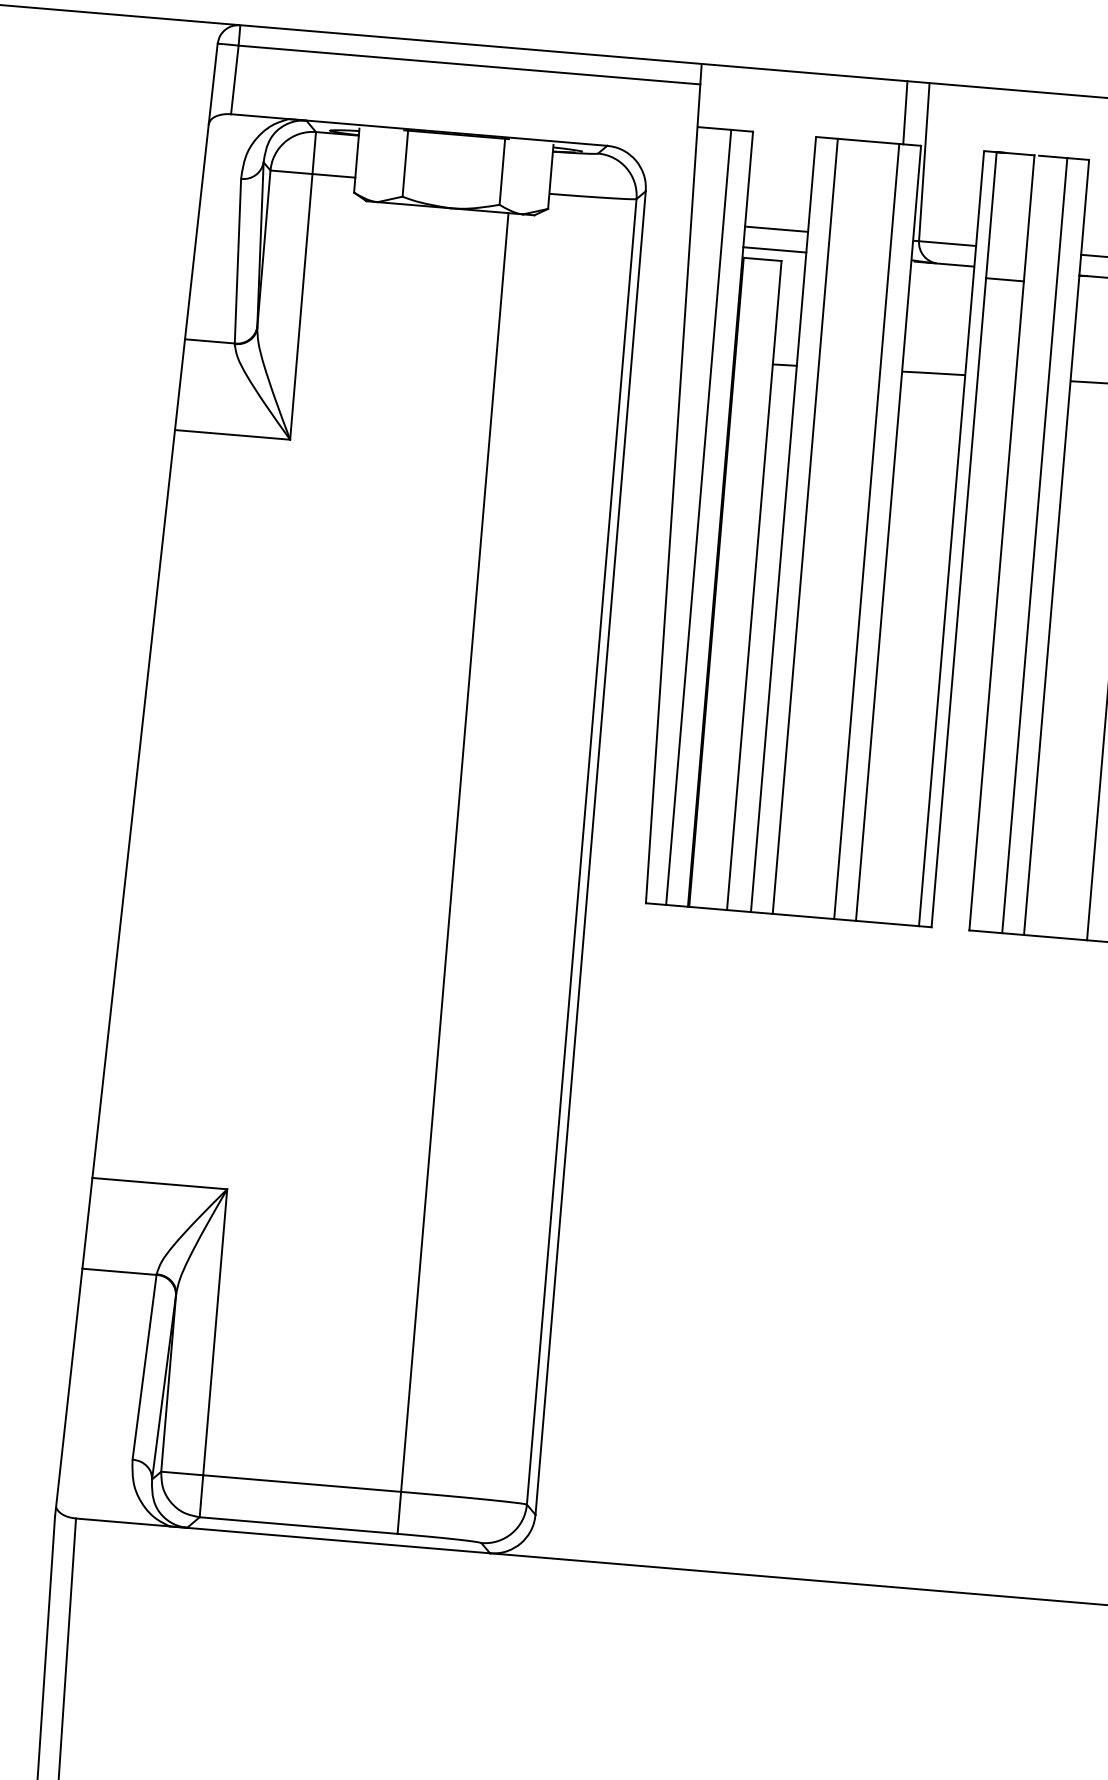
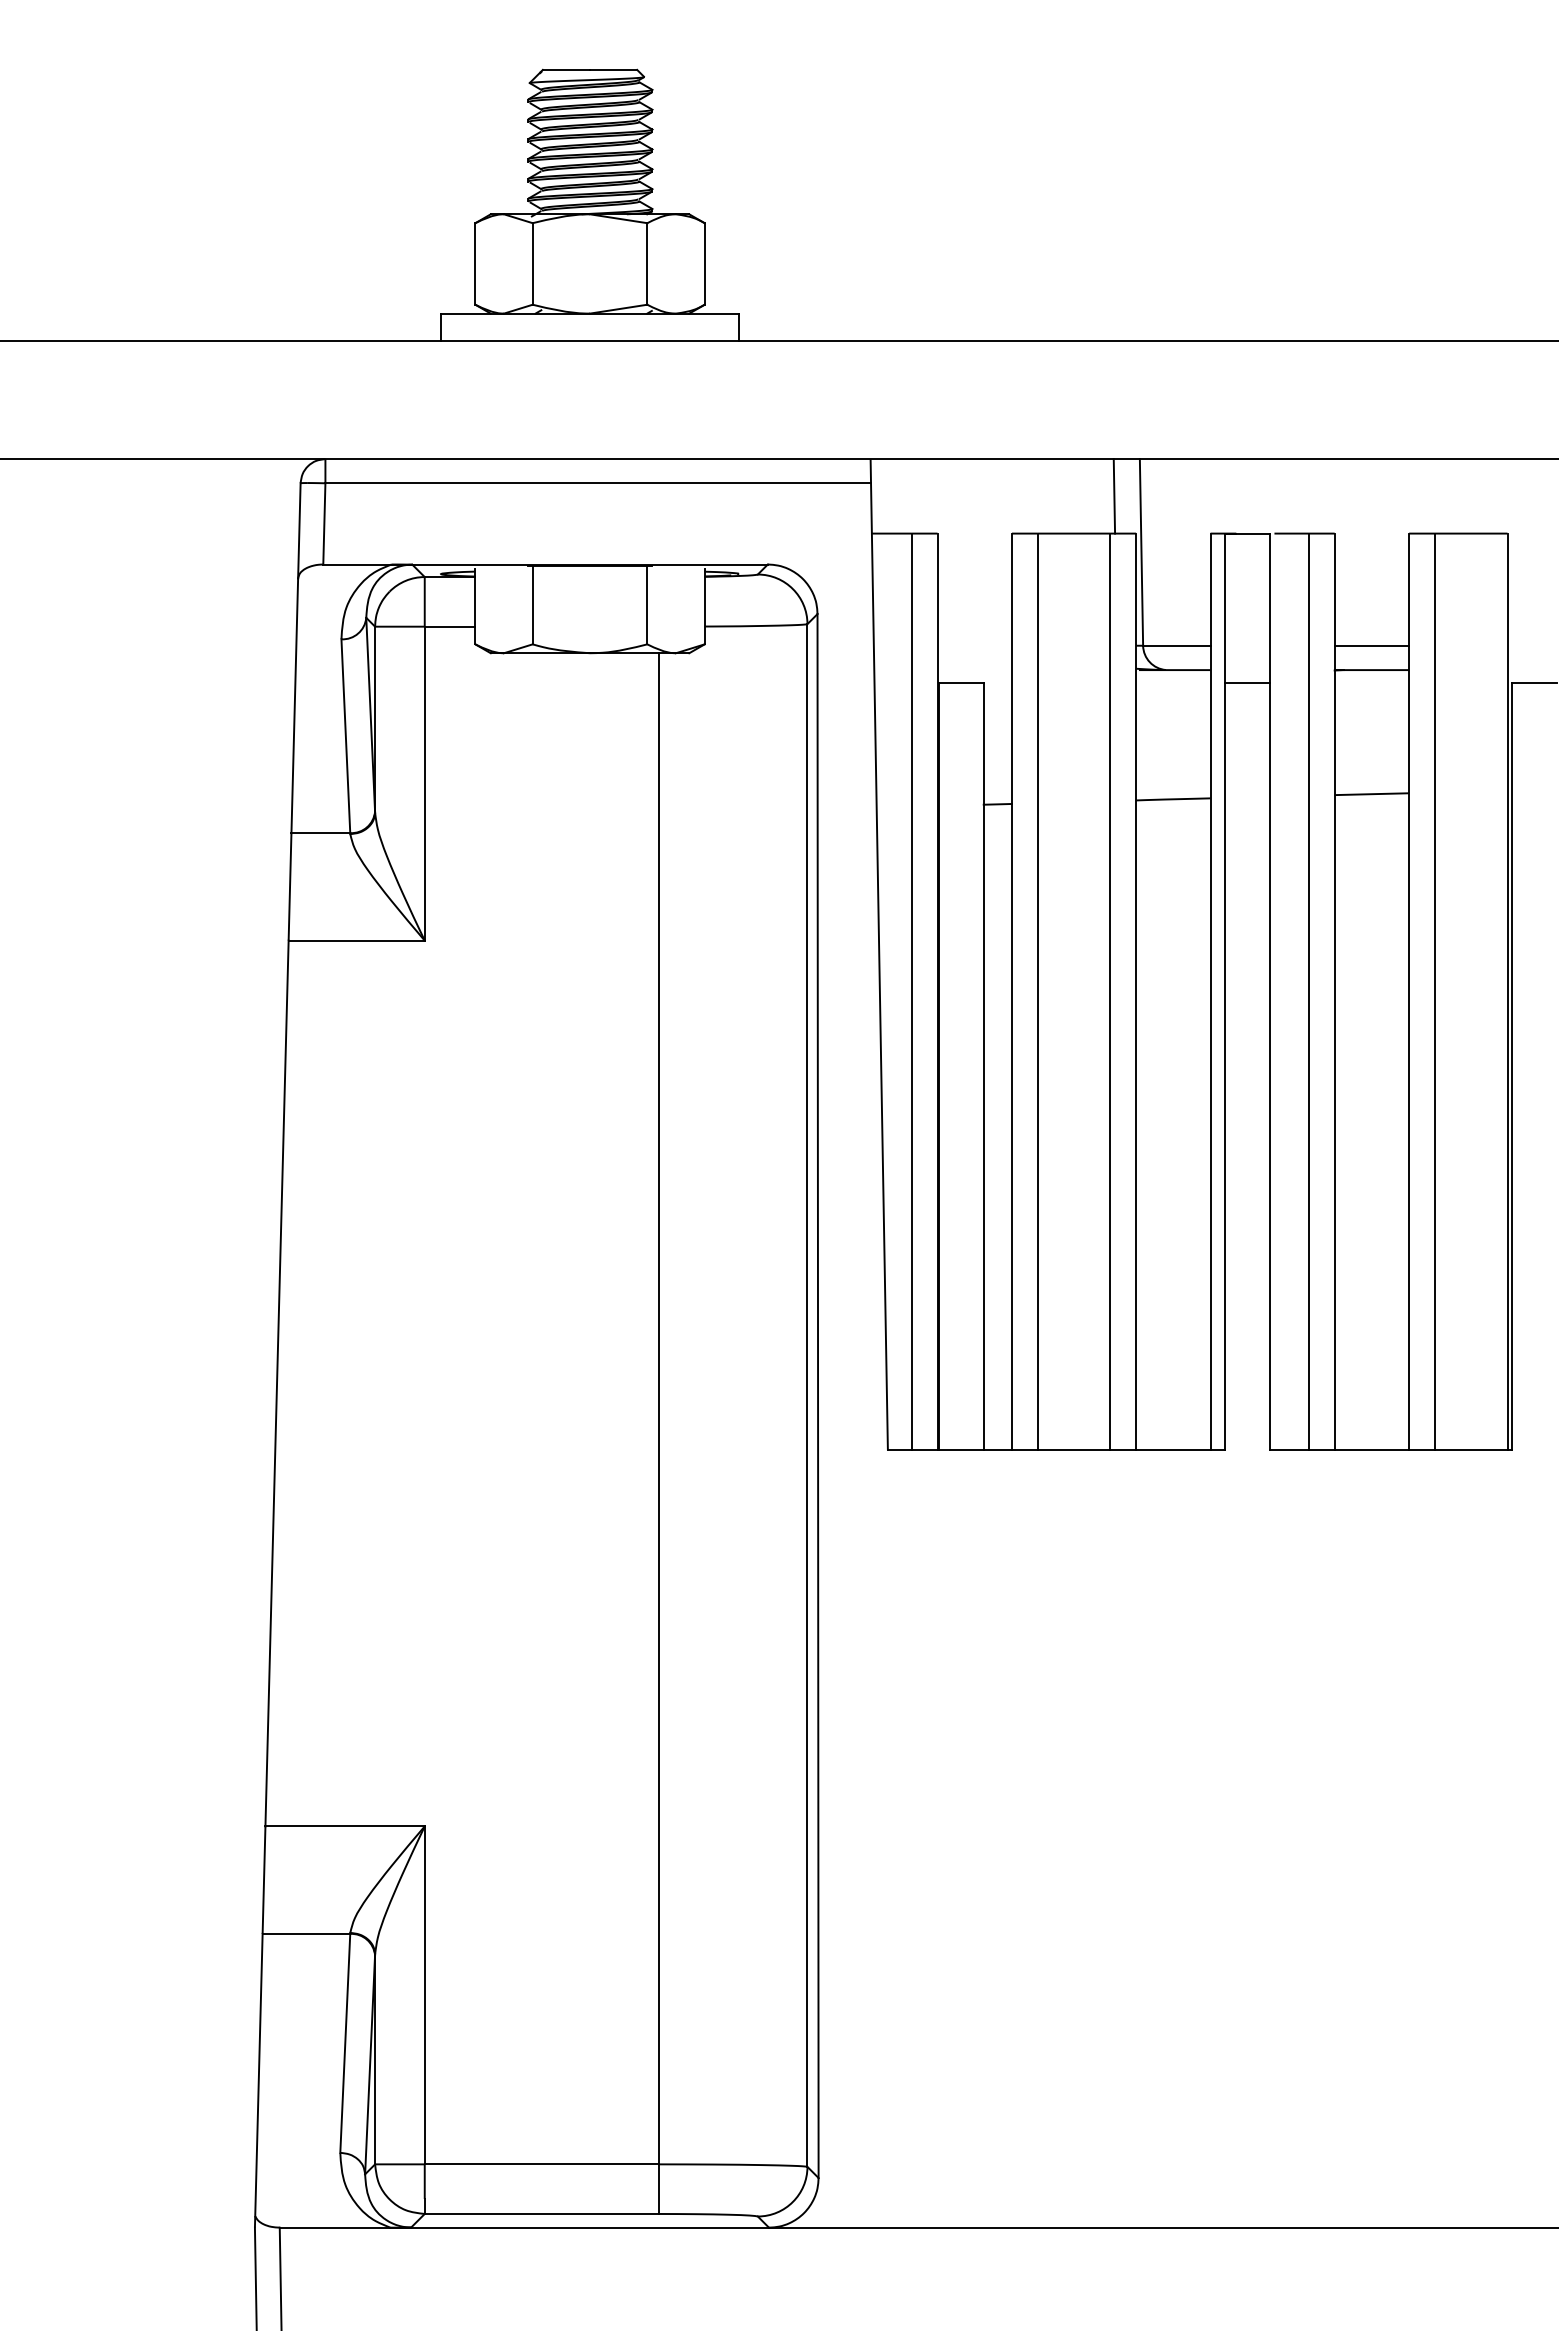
line: (776, 229) -> (974, 645), removed
line: (774, 250) -> (974, 670), removed

